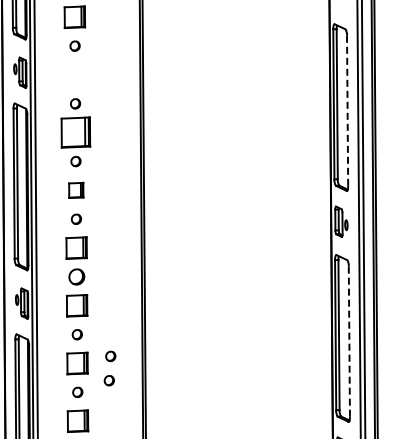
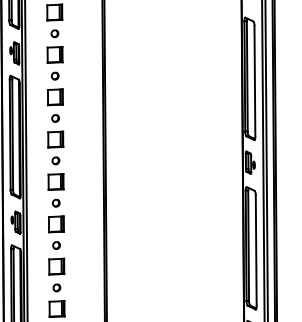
part: (75, 74) -> (55, 54), added
line: (347, 110) -> (254, 81), dashed -> solid
part: (75, 132) -> (55, 97), size x0.71
part: (76, 190) -> (55, 139), size x1.43
part: (76, 276) -> (55, 202), size x0.62
line: (349, 341) -> (256, 250), dashed -> solid
part: (110, 356) -> (80, 261), removed
part: (108, 380) -> (79, 279), removed

